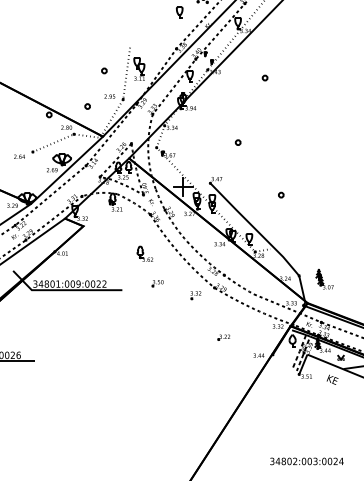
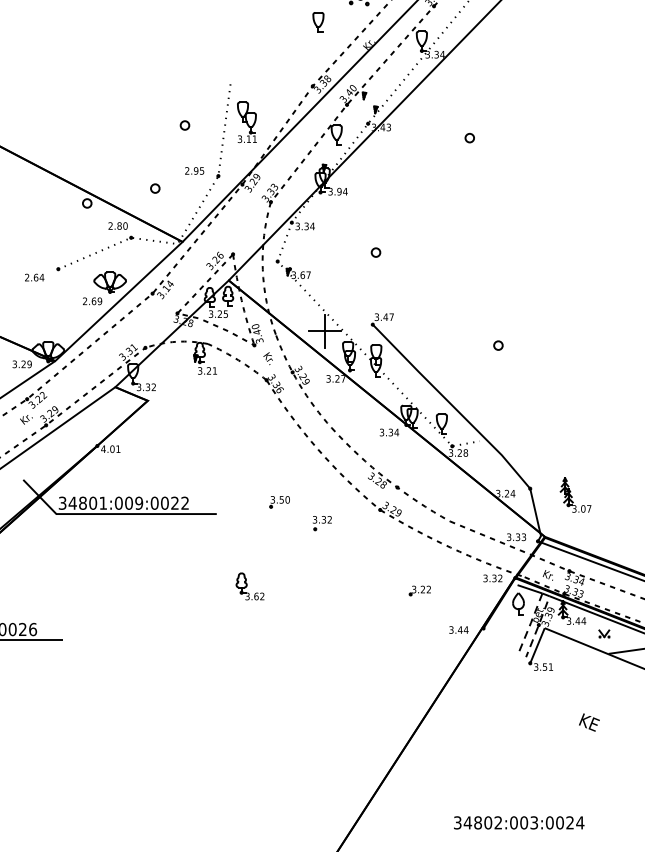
part: (237, 142) -> (374, 252), moved
part: (144, 253) -> (248, 585), moved
part: (195, 295) -> (321, 523), moved
part: (223, 337) -> (419, 590), moved
text: (332, 379) -> (589, 721), moved
text: (306, 461) -> (518, 822), moved

